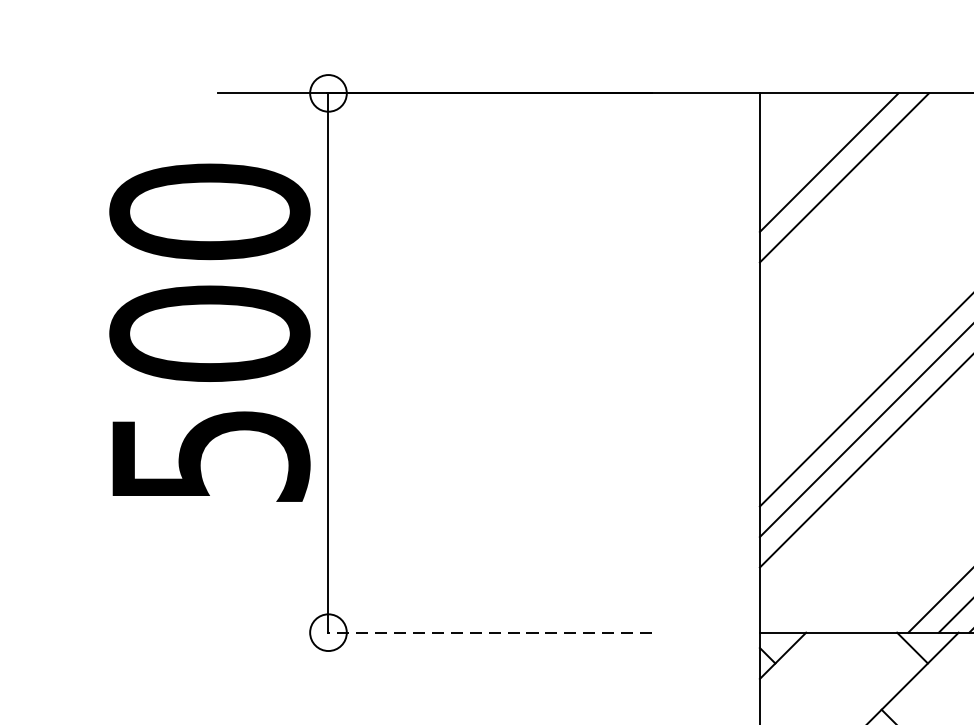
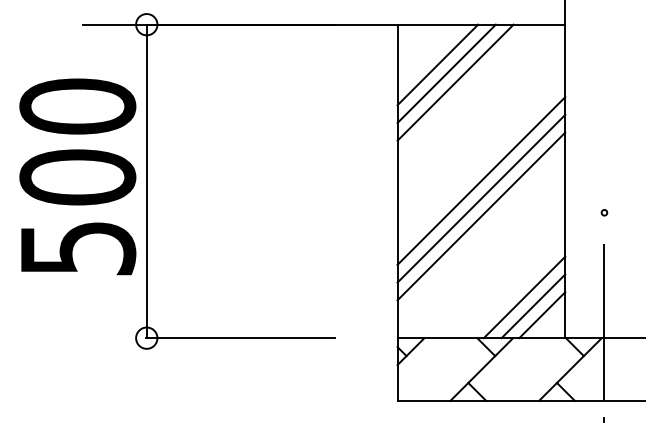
line: (859, 192) -> (455, 82), added
text: (209, 332) -> (77, 176), moved
line: (489, 633) -> (240, 338), dashed -> solid

